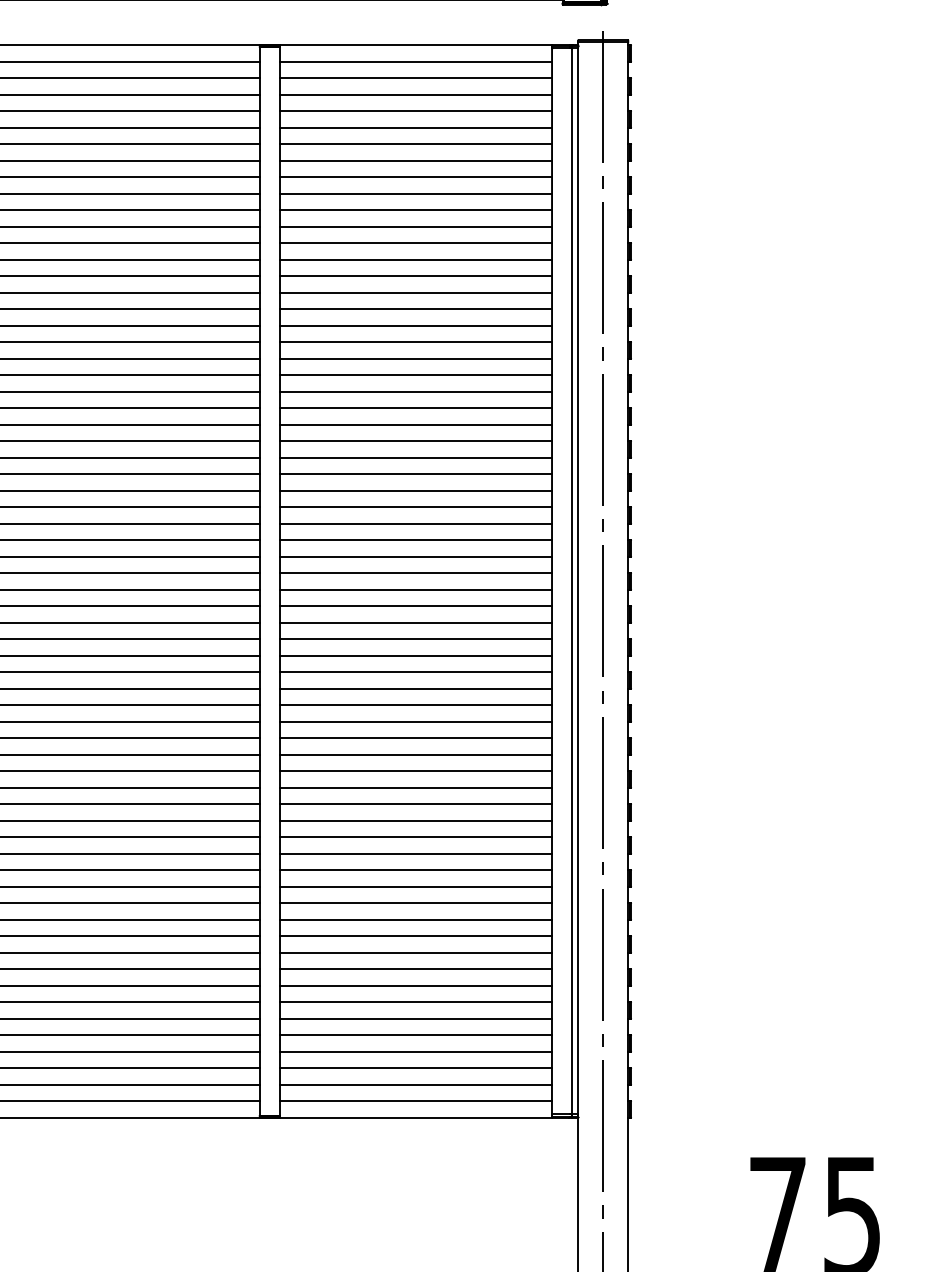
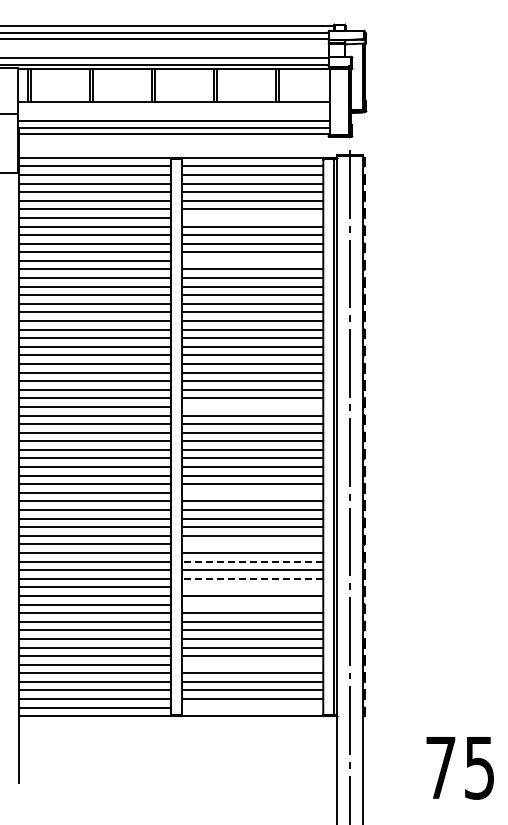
line: (416, 159) -> (252, 217), removed
line: (416, 242) -> (252, 260), removed
line: (416, 522) -> (252, 406), removed
line: (416, 688) -> (252, 492), removed
line: (416, 787) -> (252, 544), removed
line: (416, 820) -> (252, 561), solid -> dashed
line: (416, 853) -> (252, 578), solid -> dashed
line: (416, 870) -> (252, 587), removed
line: (416, 903) -> (252, 604), removed
line: (416, 1018) -> (252, 664), removed
line: (416, 1100) -> (252, 707), removed

